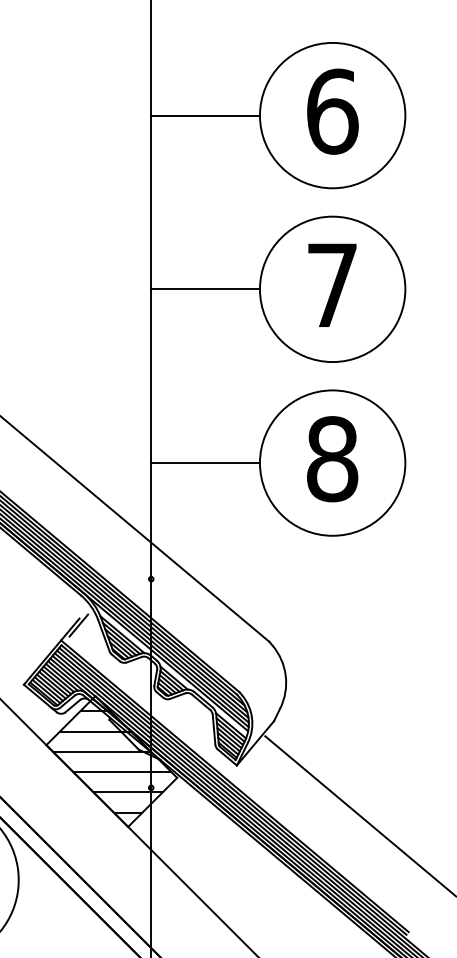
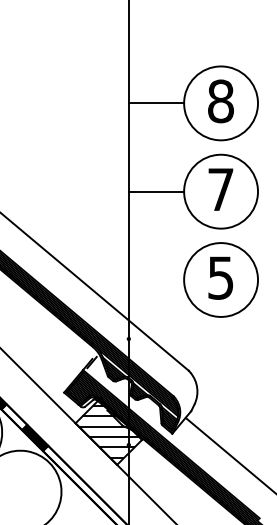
text: (333, 111) -> (221, 101), 6 -> 8
text: (331, 458) -> (220, 277), 8 -> 5
line: (205, 464) -> (156, 280), removed

